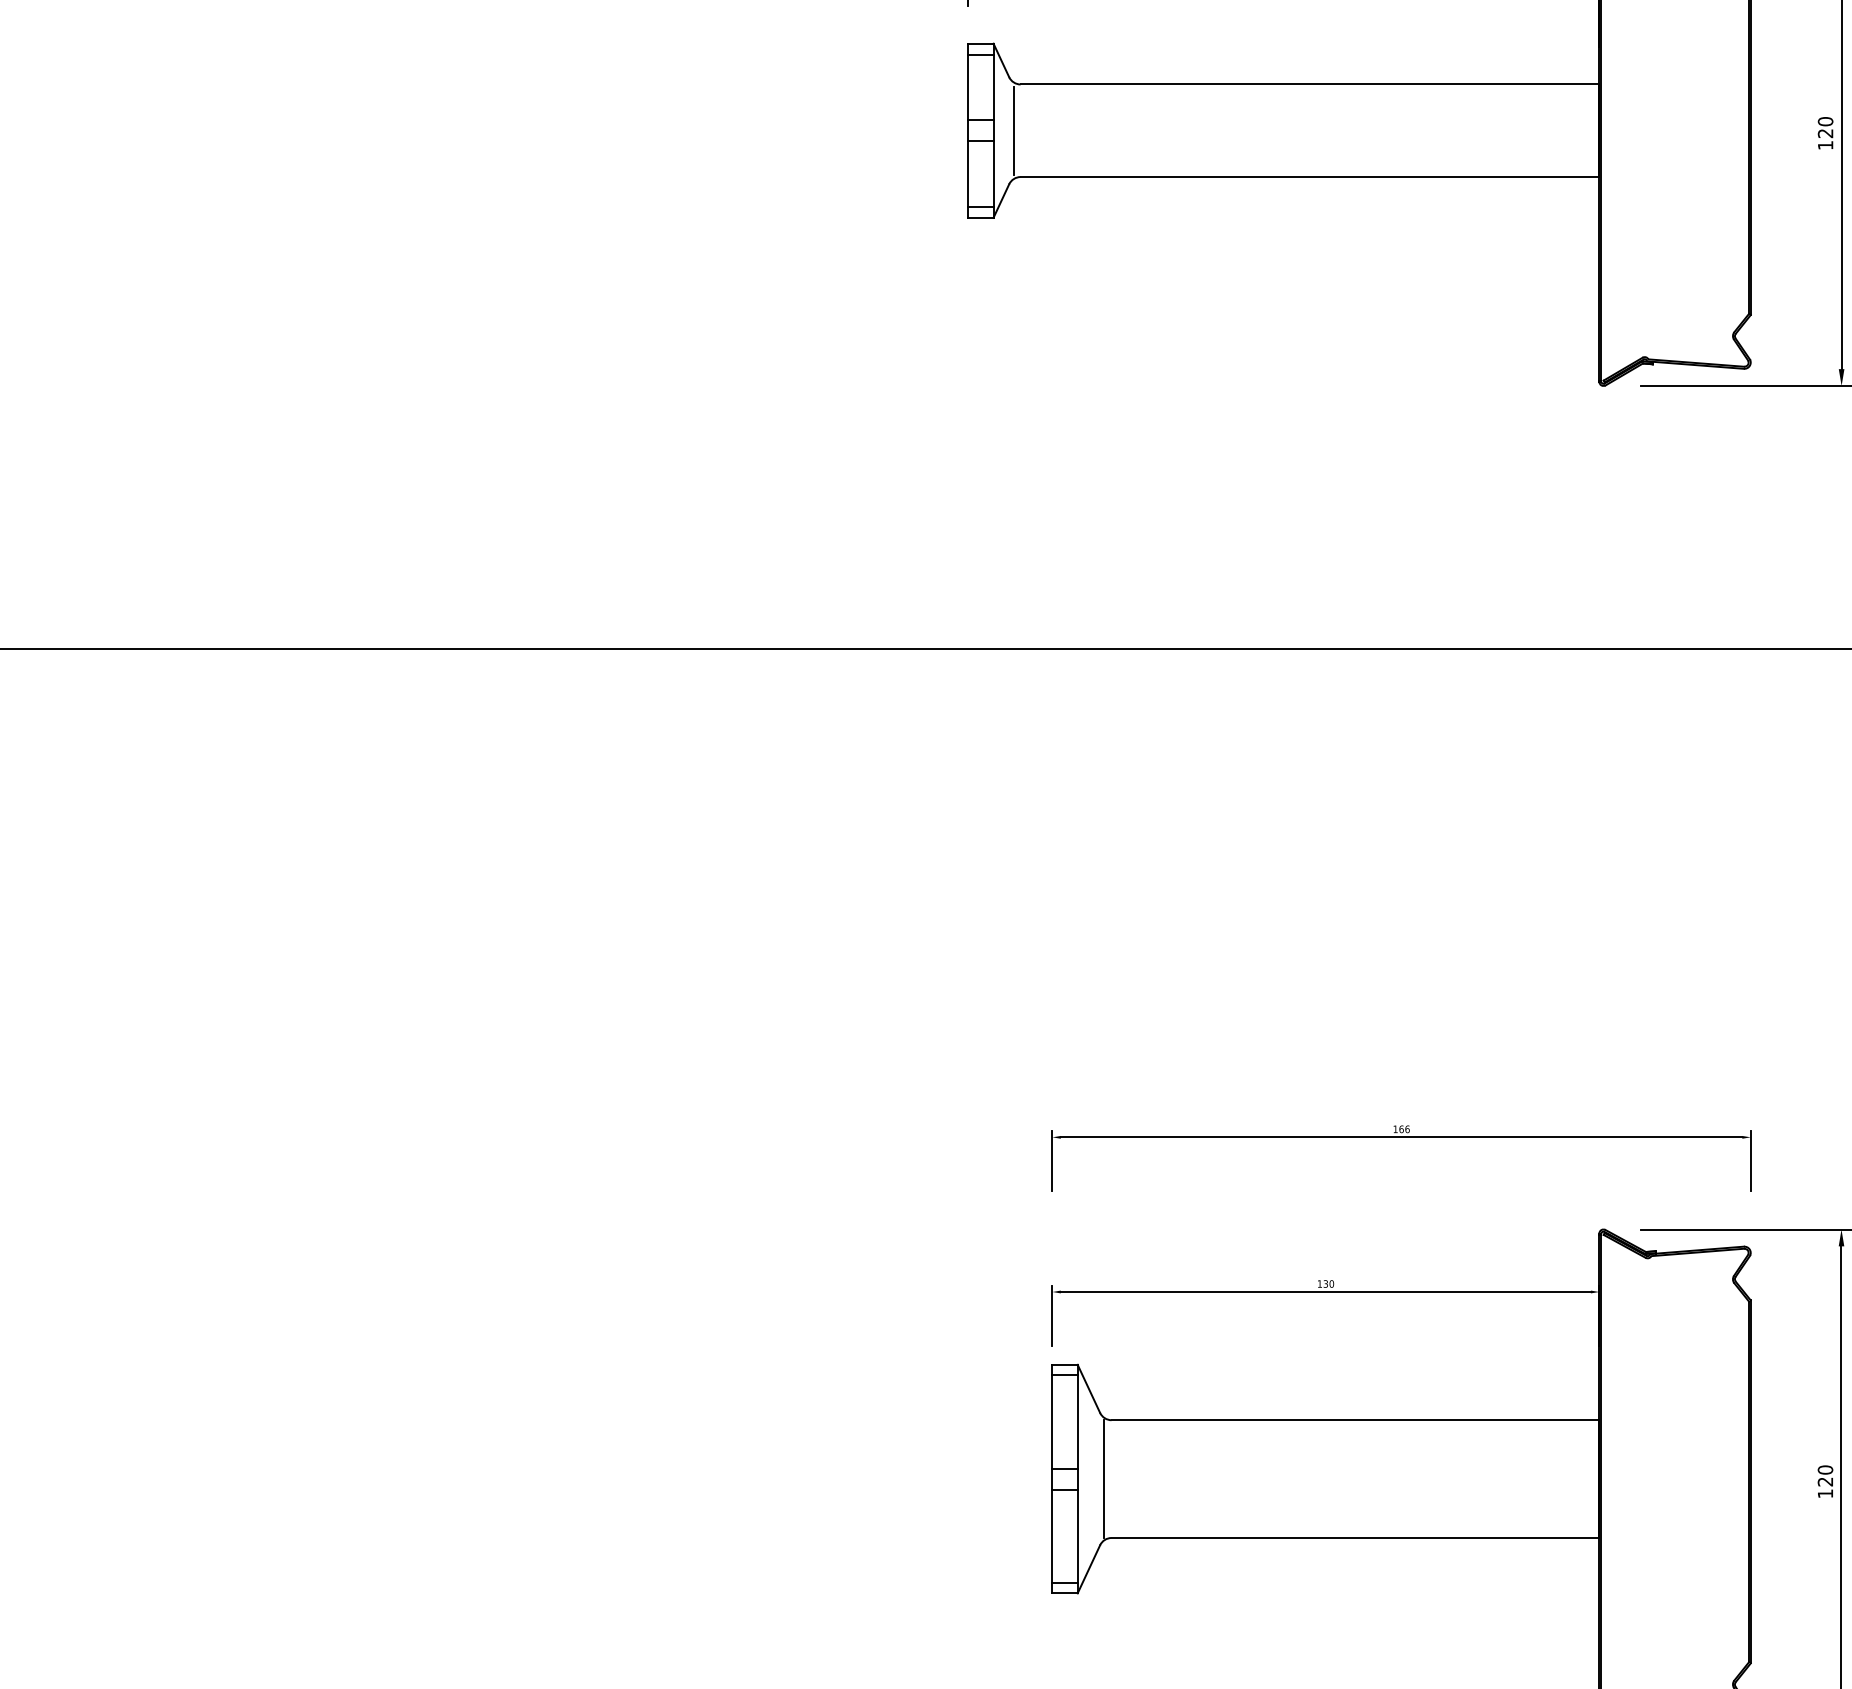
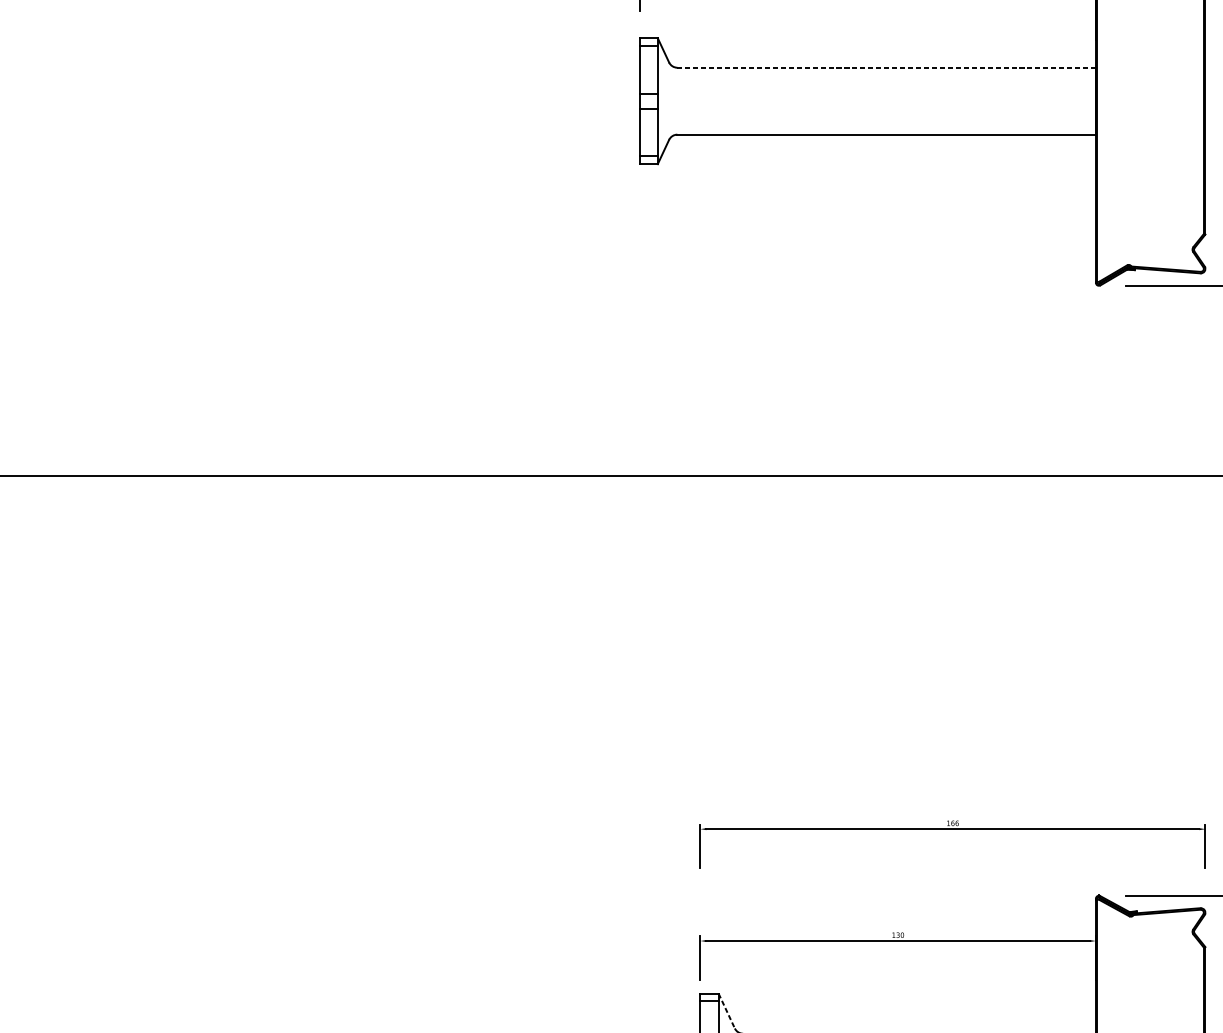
line: (1310, 84) -> (887, 67), solid -> dashed
line: (1013, 130) -> (672, 101), removed
line: (1088, 1388) -> (726, 1010), solid -> dashed

